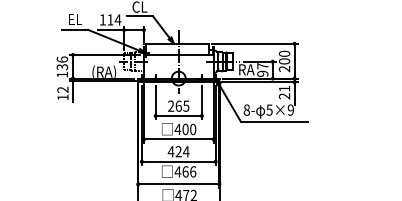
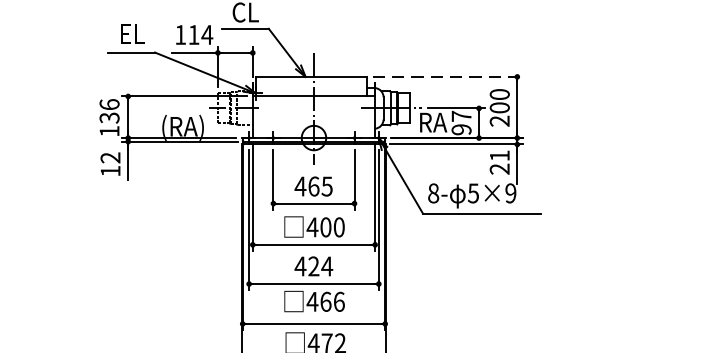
line: (255, 43) -> (448, 76), solid -> dashed
text: (170, 105) -> (299, 185), 265 -> 465

